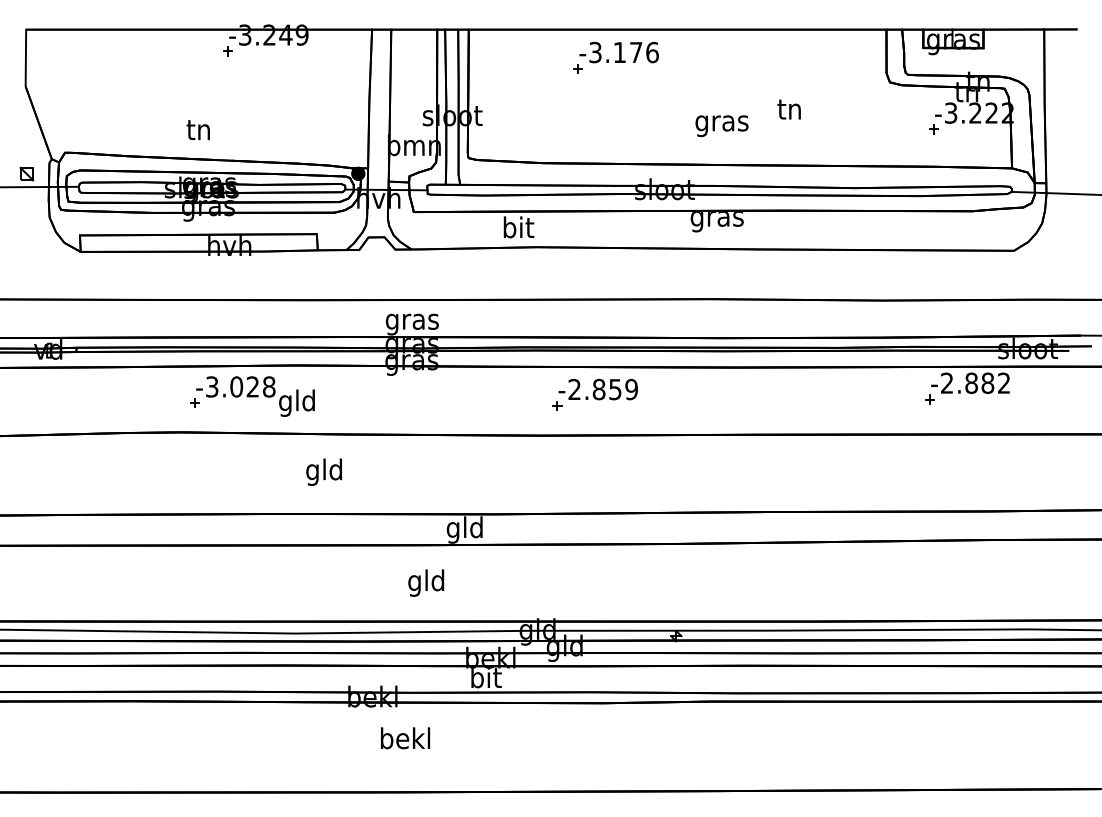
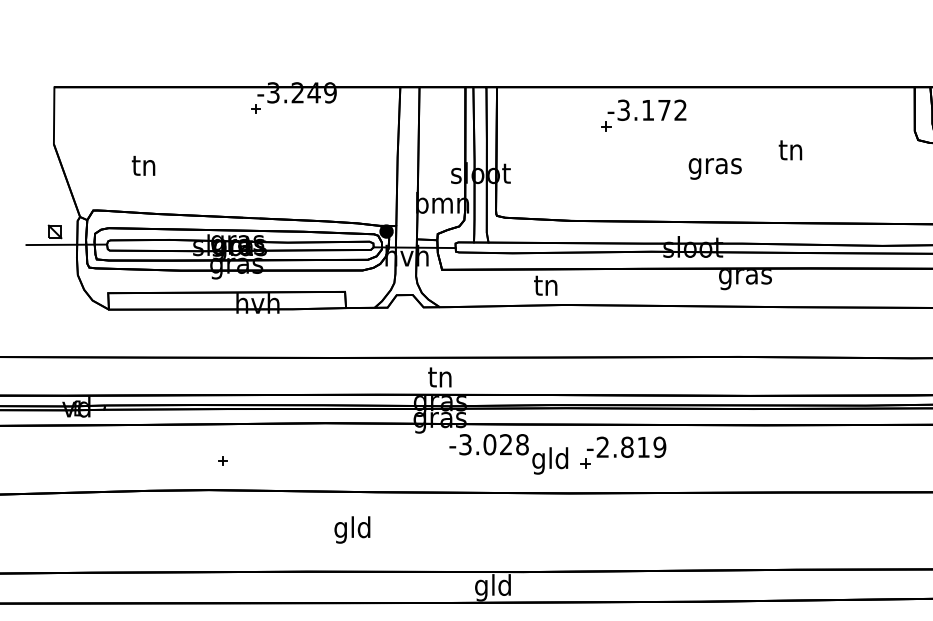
text: (652, 52) -> (680, 110), -3.176 -> -3.172
text: (788, 109) -> (789, 150), moved
text: (721, 126) -> (714, 169), moved
text: (197, 129) -> (142, 165), moved
text: (518, 227) -> (546, 285), bit -> tn
text: (411, 322) -> (439, 380), gras -> tn
text: (615, 389) -> (643, 447), -2.859 -> -2.819
text: (255, 396) -> (508, 454), moved

